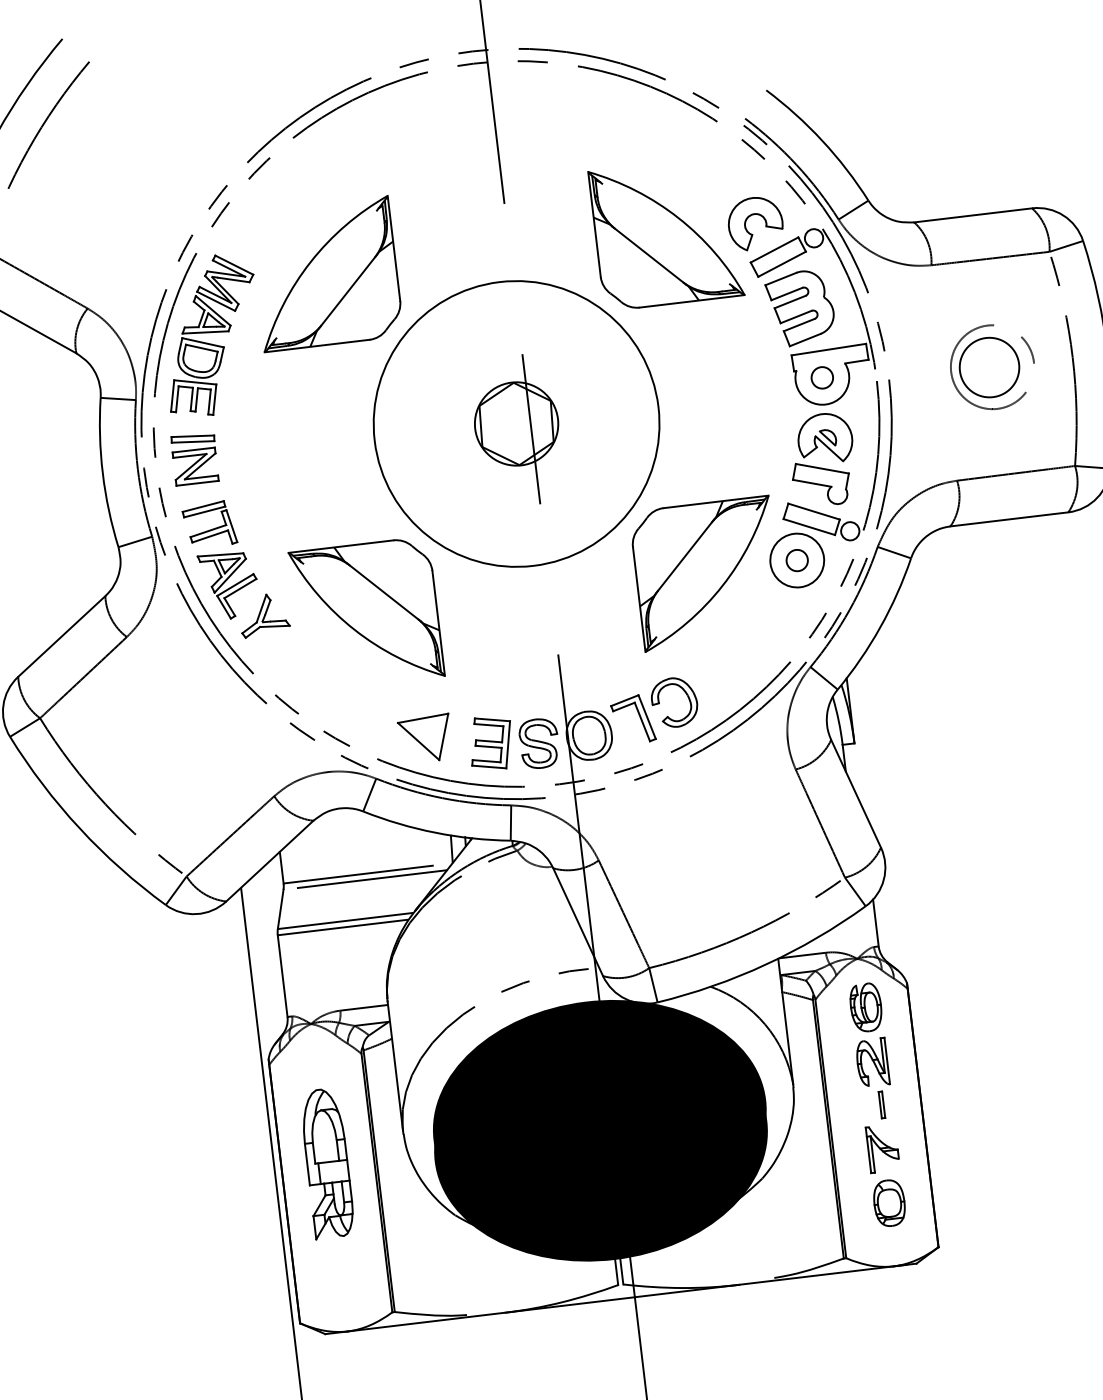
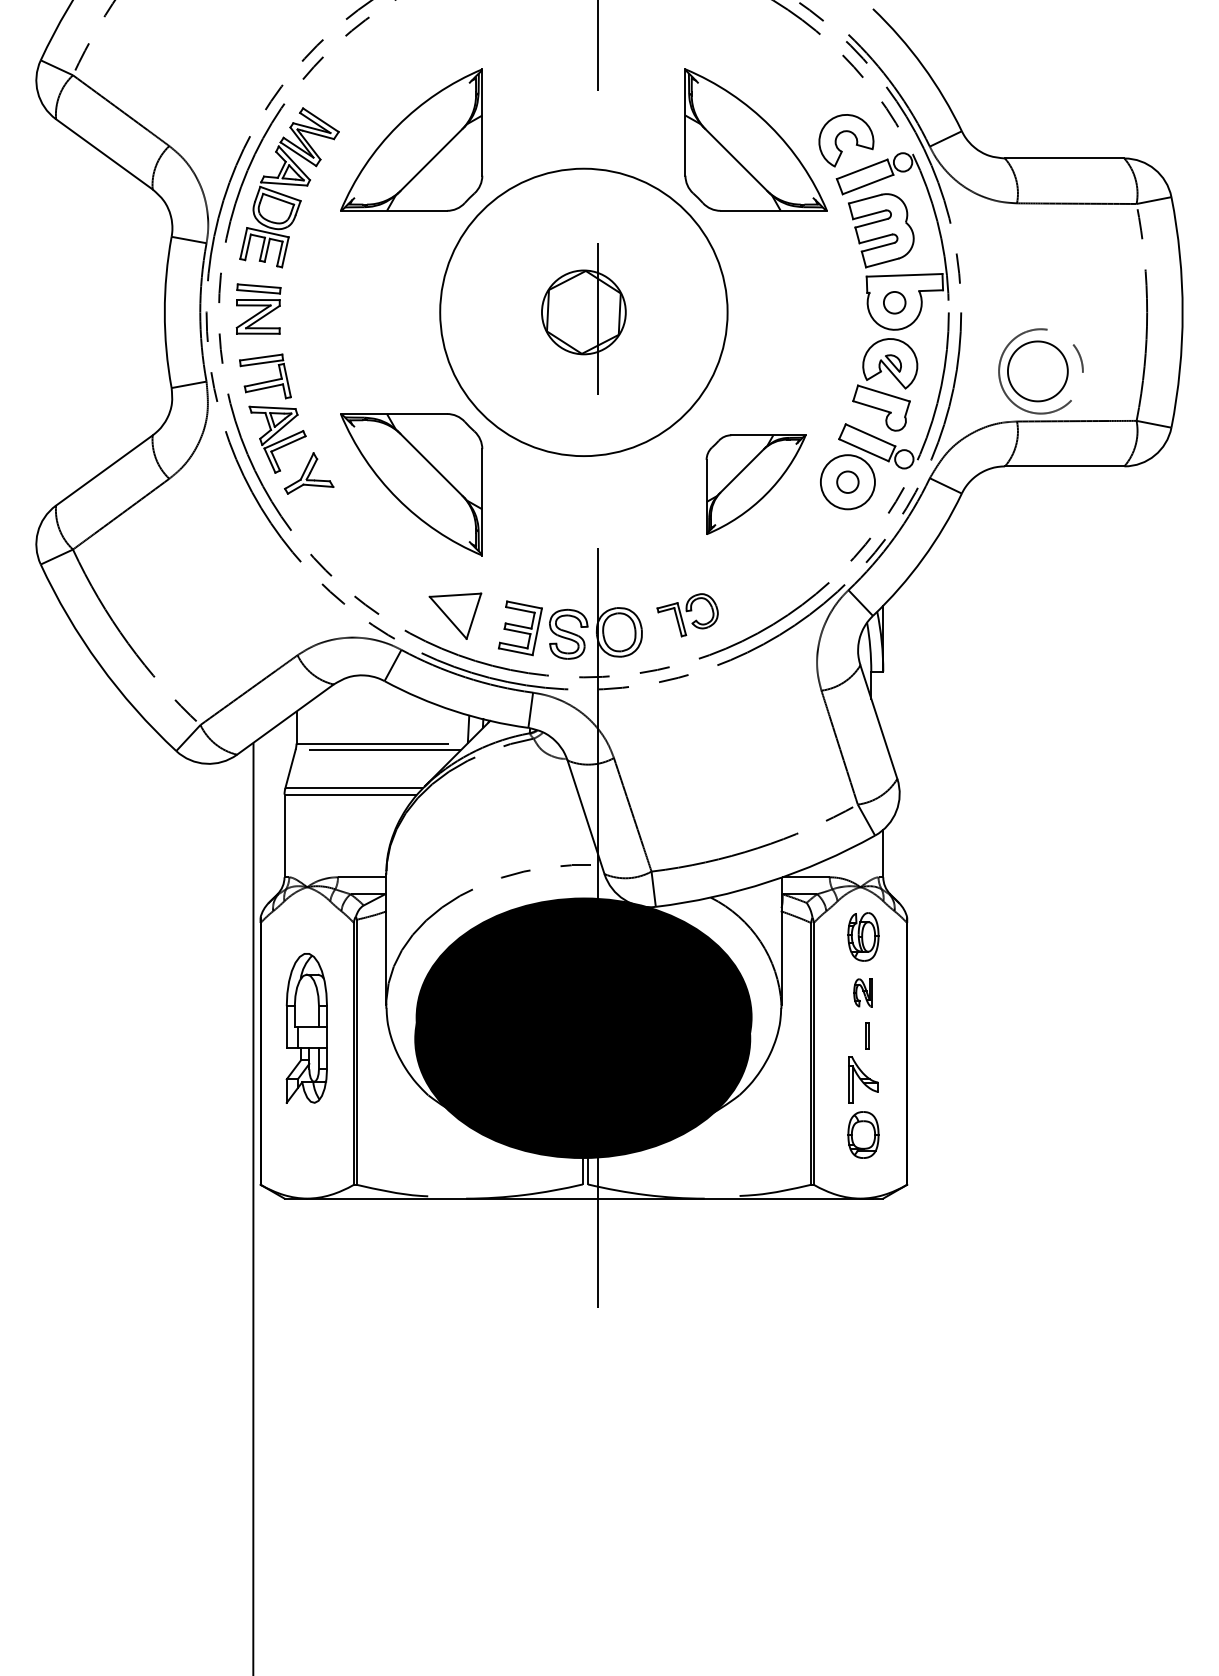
part: (992, 367) -> (1040, 371), moved
part: (706, 573) -> (755, 484), size x0.7
part: (654, 711) -> (687, 615), size x0.7
part: (871, 1062) -> (862, 992), size x0.6

